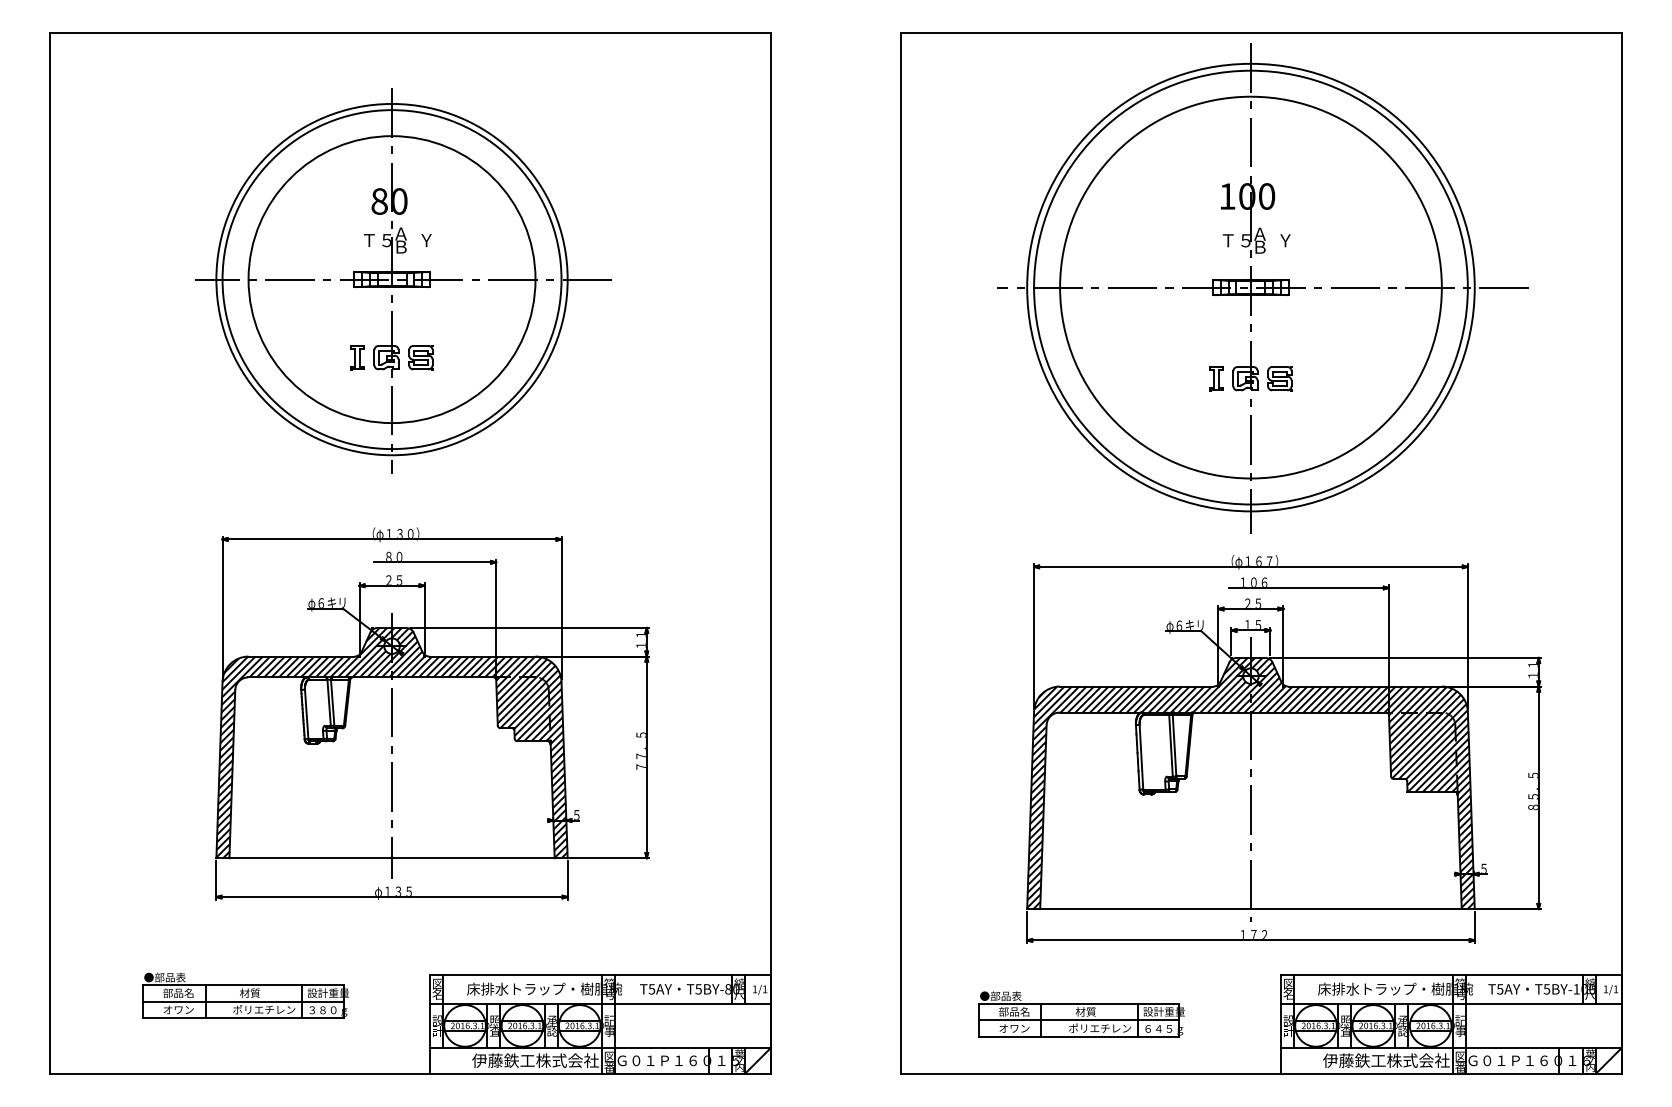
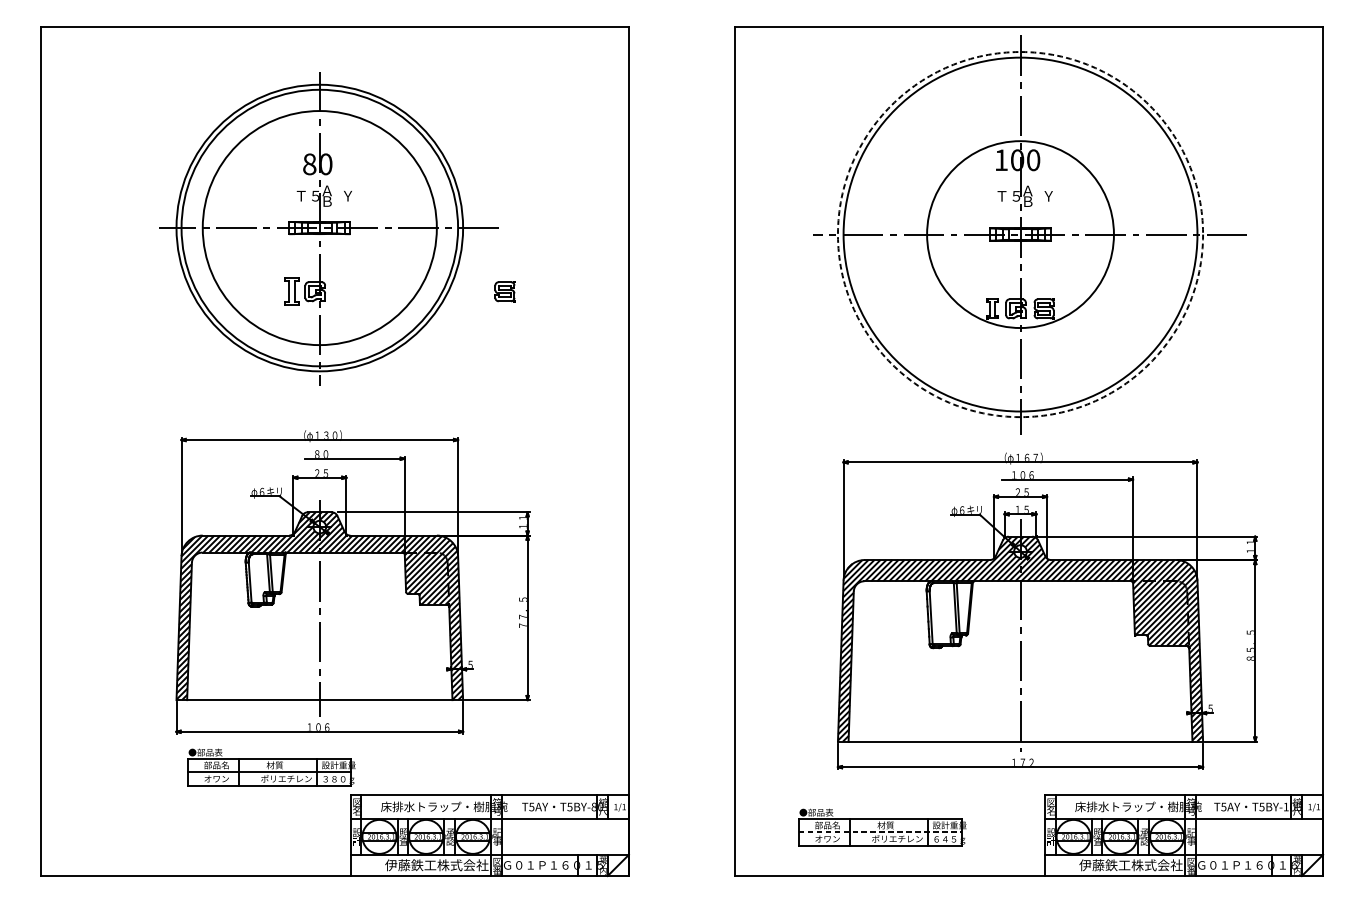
circle: (1250, 287) -> (1020, 234), size x0.6
circle: (1250, 287) -> (1020, 234), solid -> dashed
part: (357, 357) -> (291, 291), size x1.4
part: (420, 357) -> (504, 291), moved
text: (393, 892) -> (321, 728), φ１３５ -> １０６
part: (245, 995) -> (271, 767), moved
line: (1079, 1020) -> (880, 832), solid -> dashed

